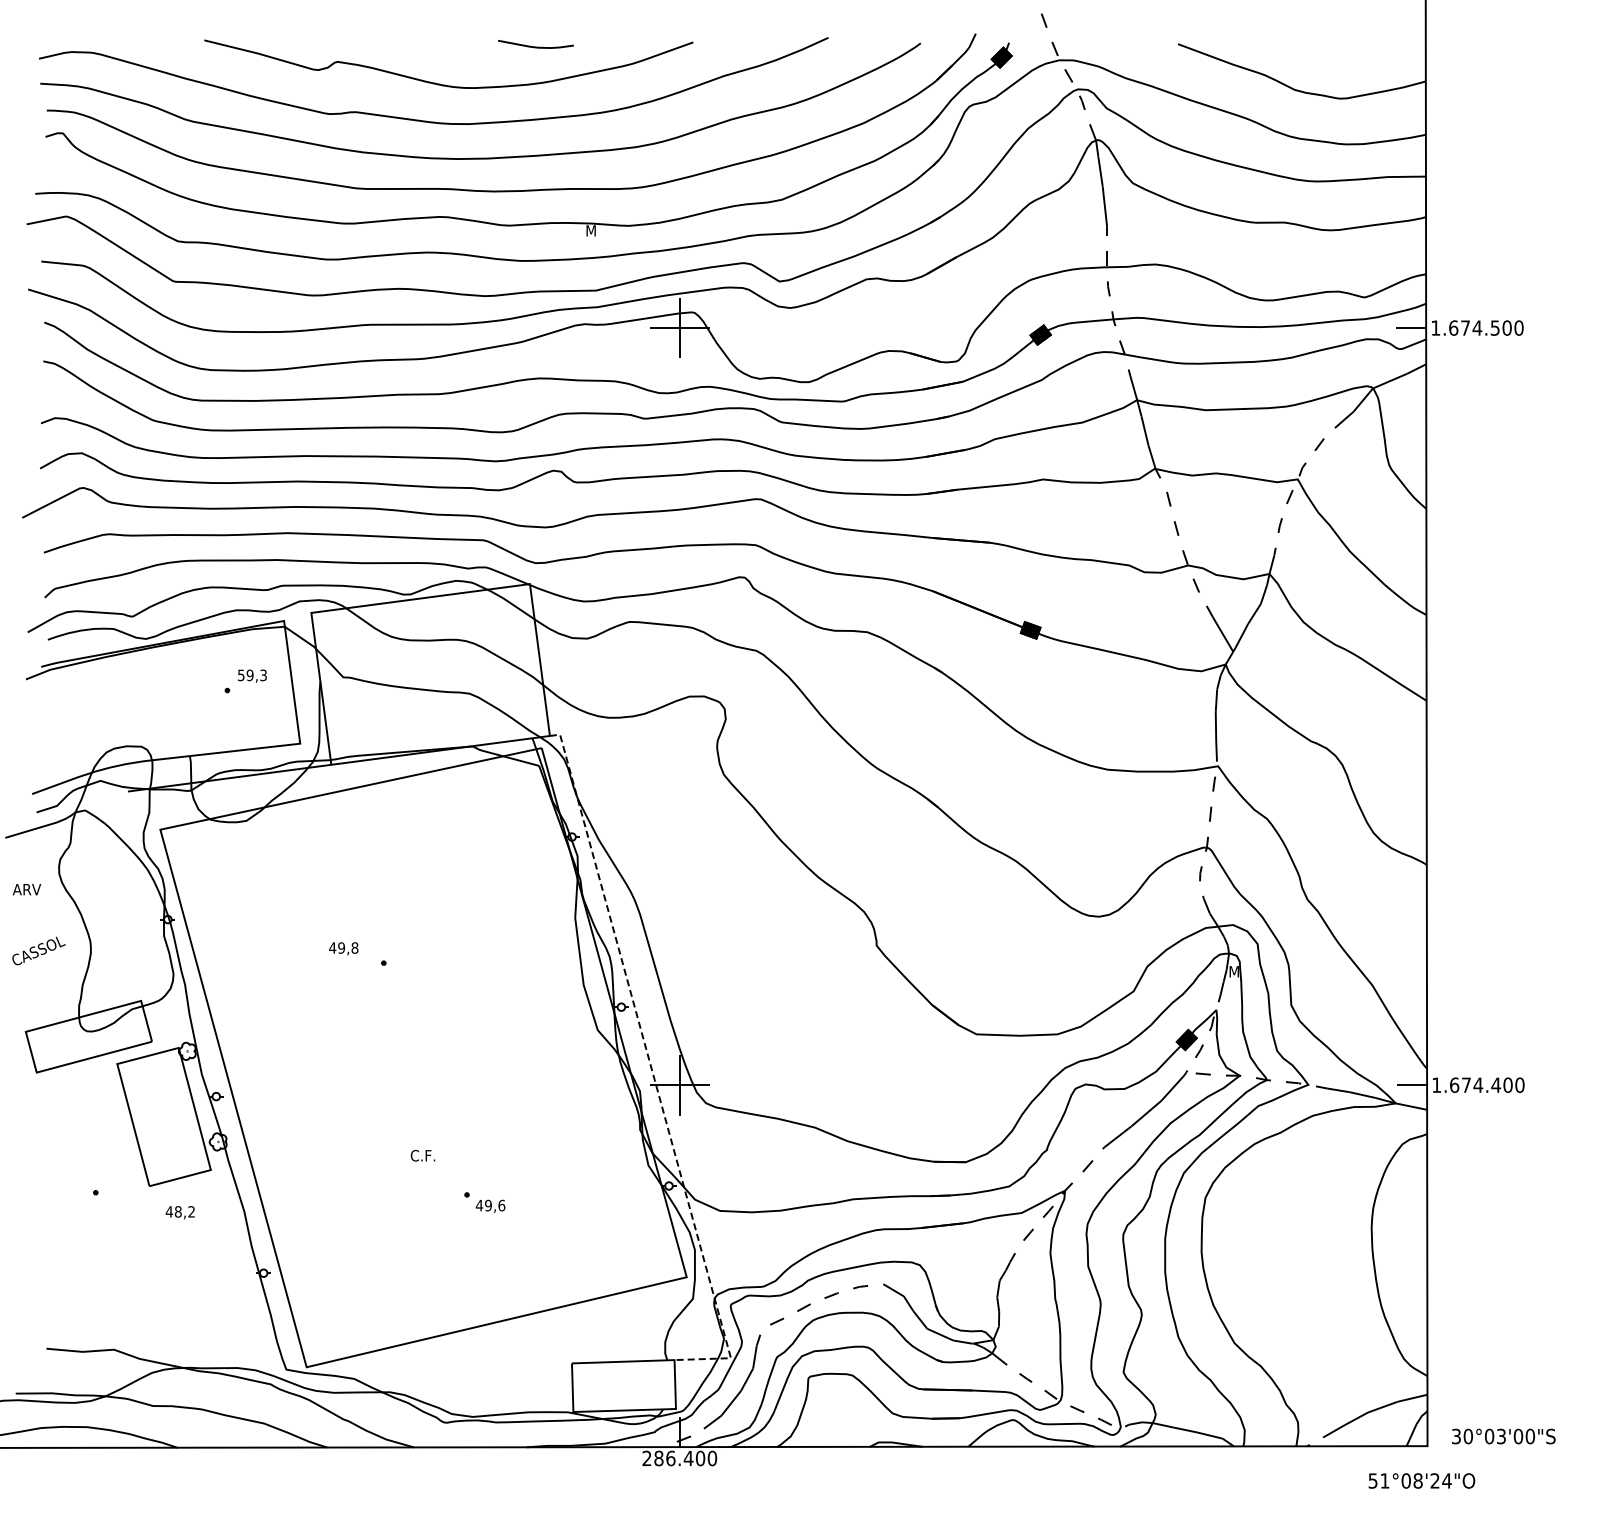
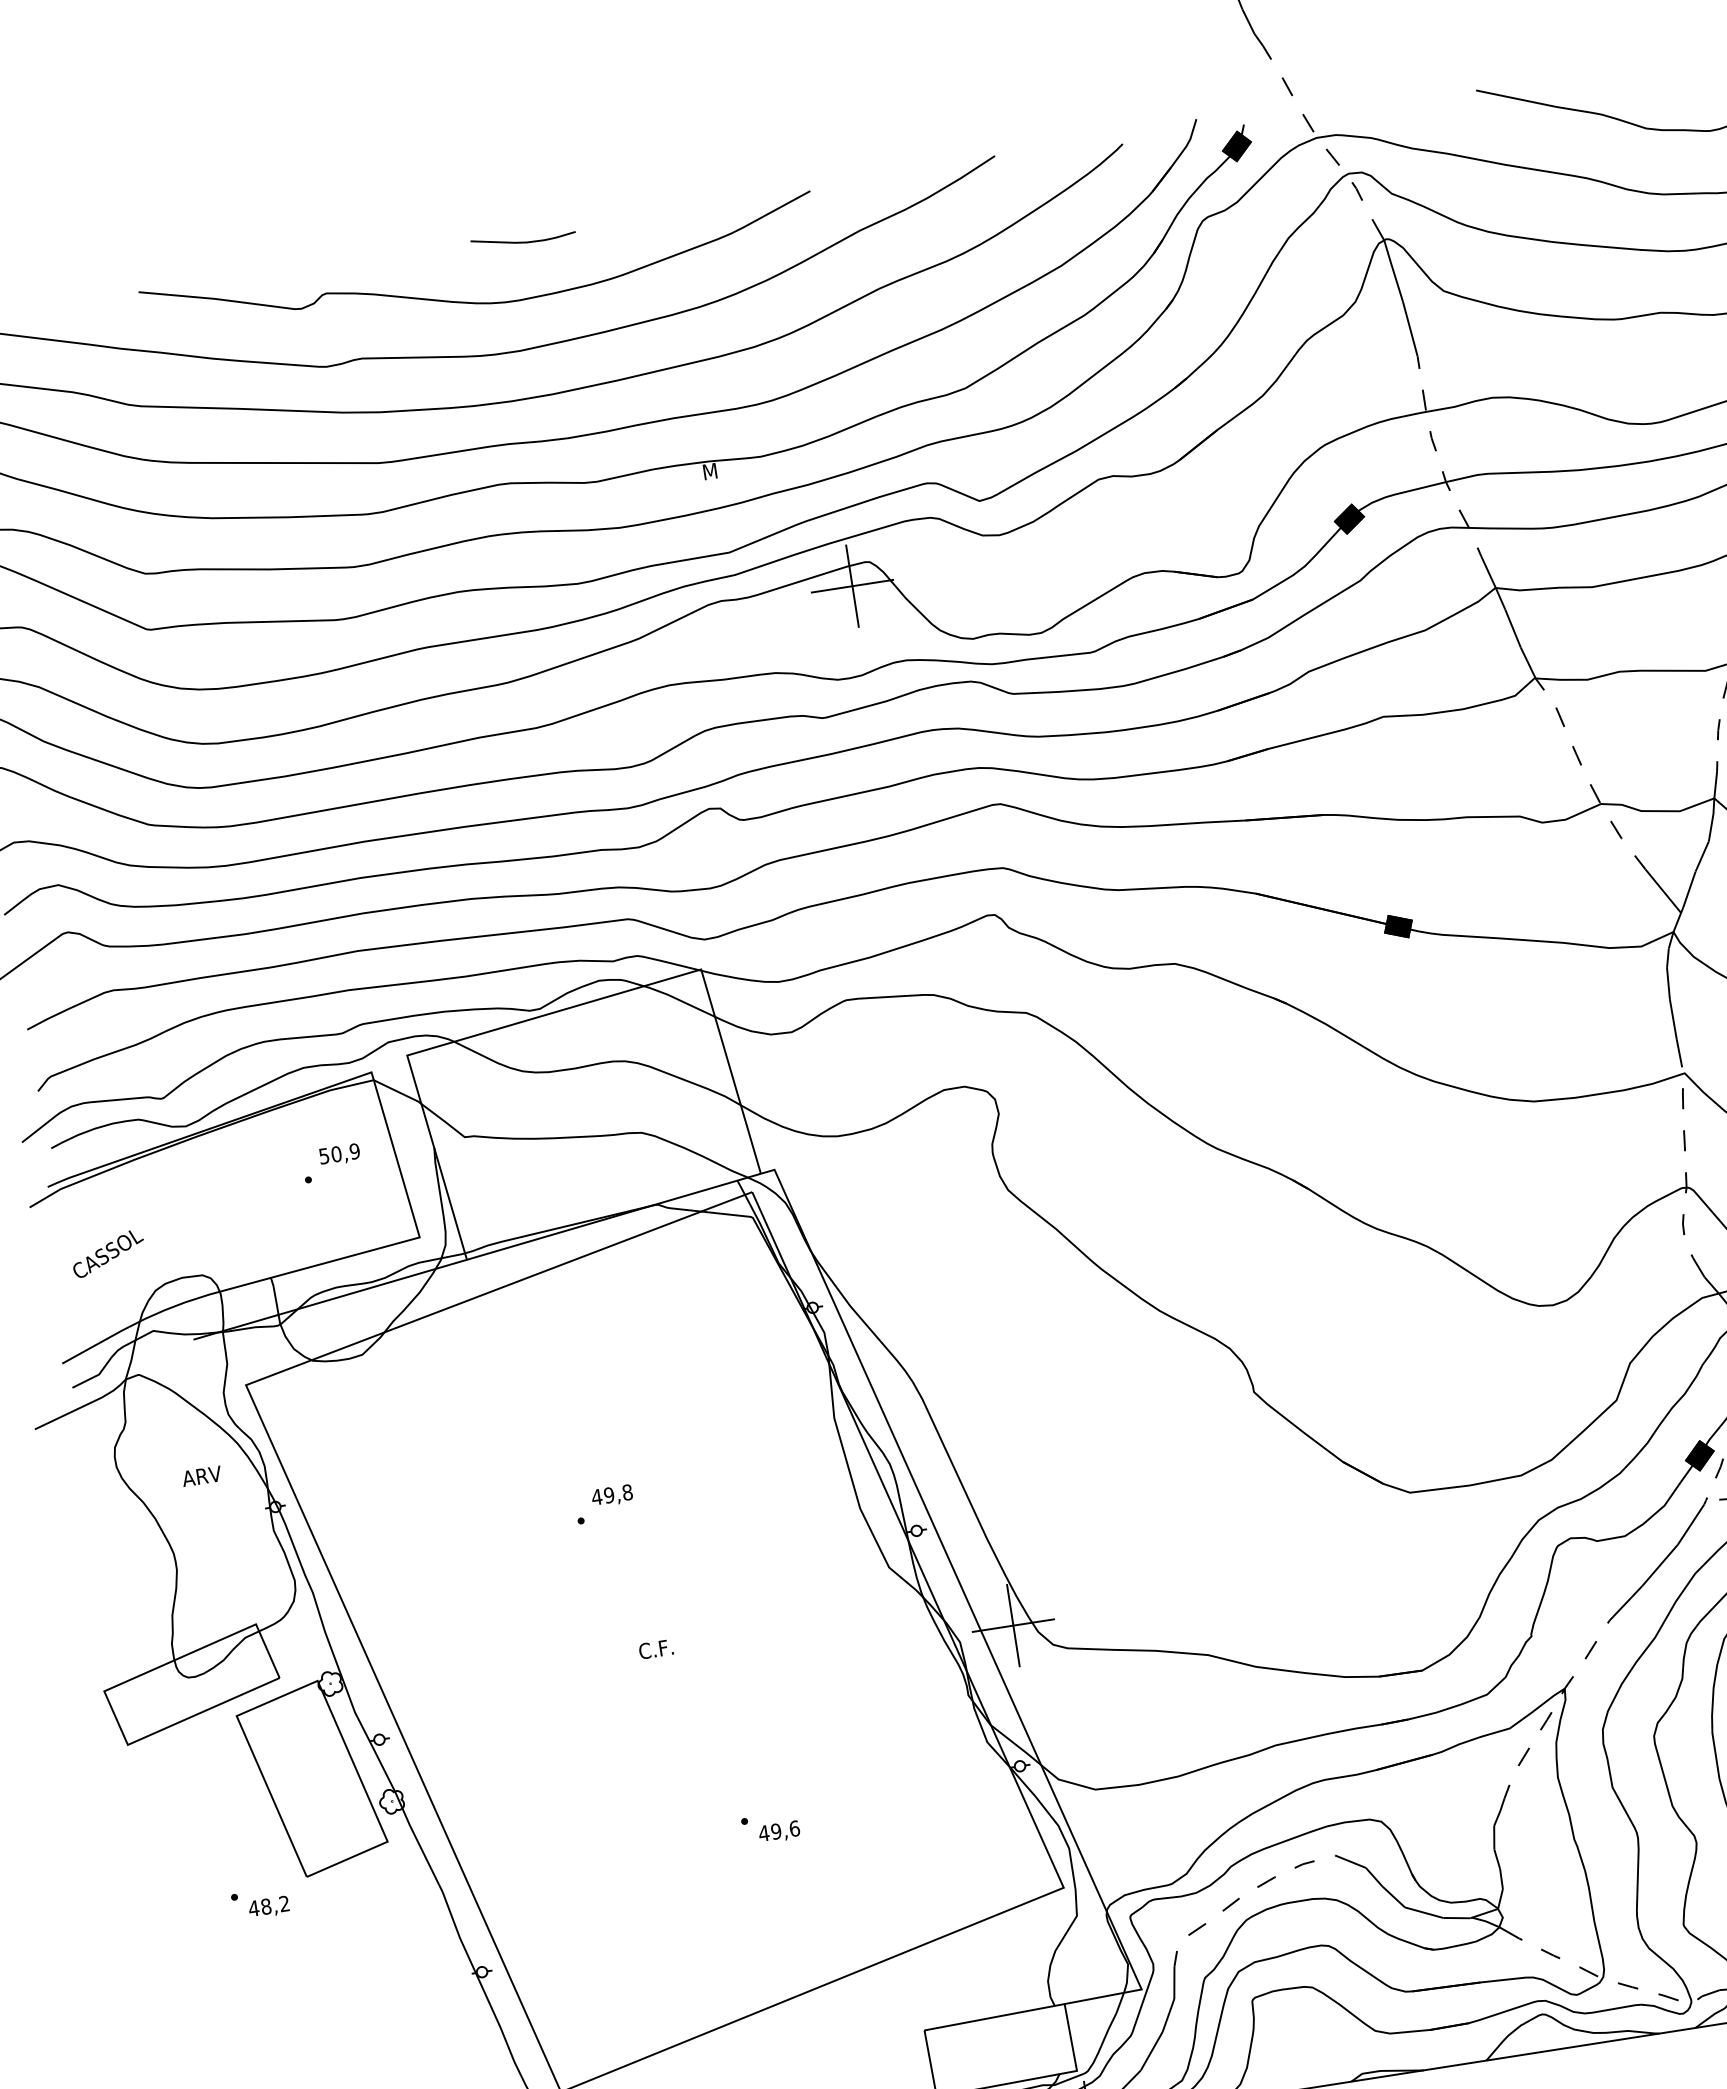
curve: (535, 46) -> (523, 241), moved
text: (256, 675) -> (345, 1153), 59,3 -> 50,9
text: (27, 889) -> (202, 1475), moved
text: (343, 948) -> (611, 1495), moved
text: (38, 950) -> (107, 1253), moved
line: (651, 1069) -> (971, 1610), dashed -> solid
text: (422, 1155) -> (655, 1649), moved
text: (179, 1212) -> (267, 1907), moved

